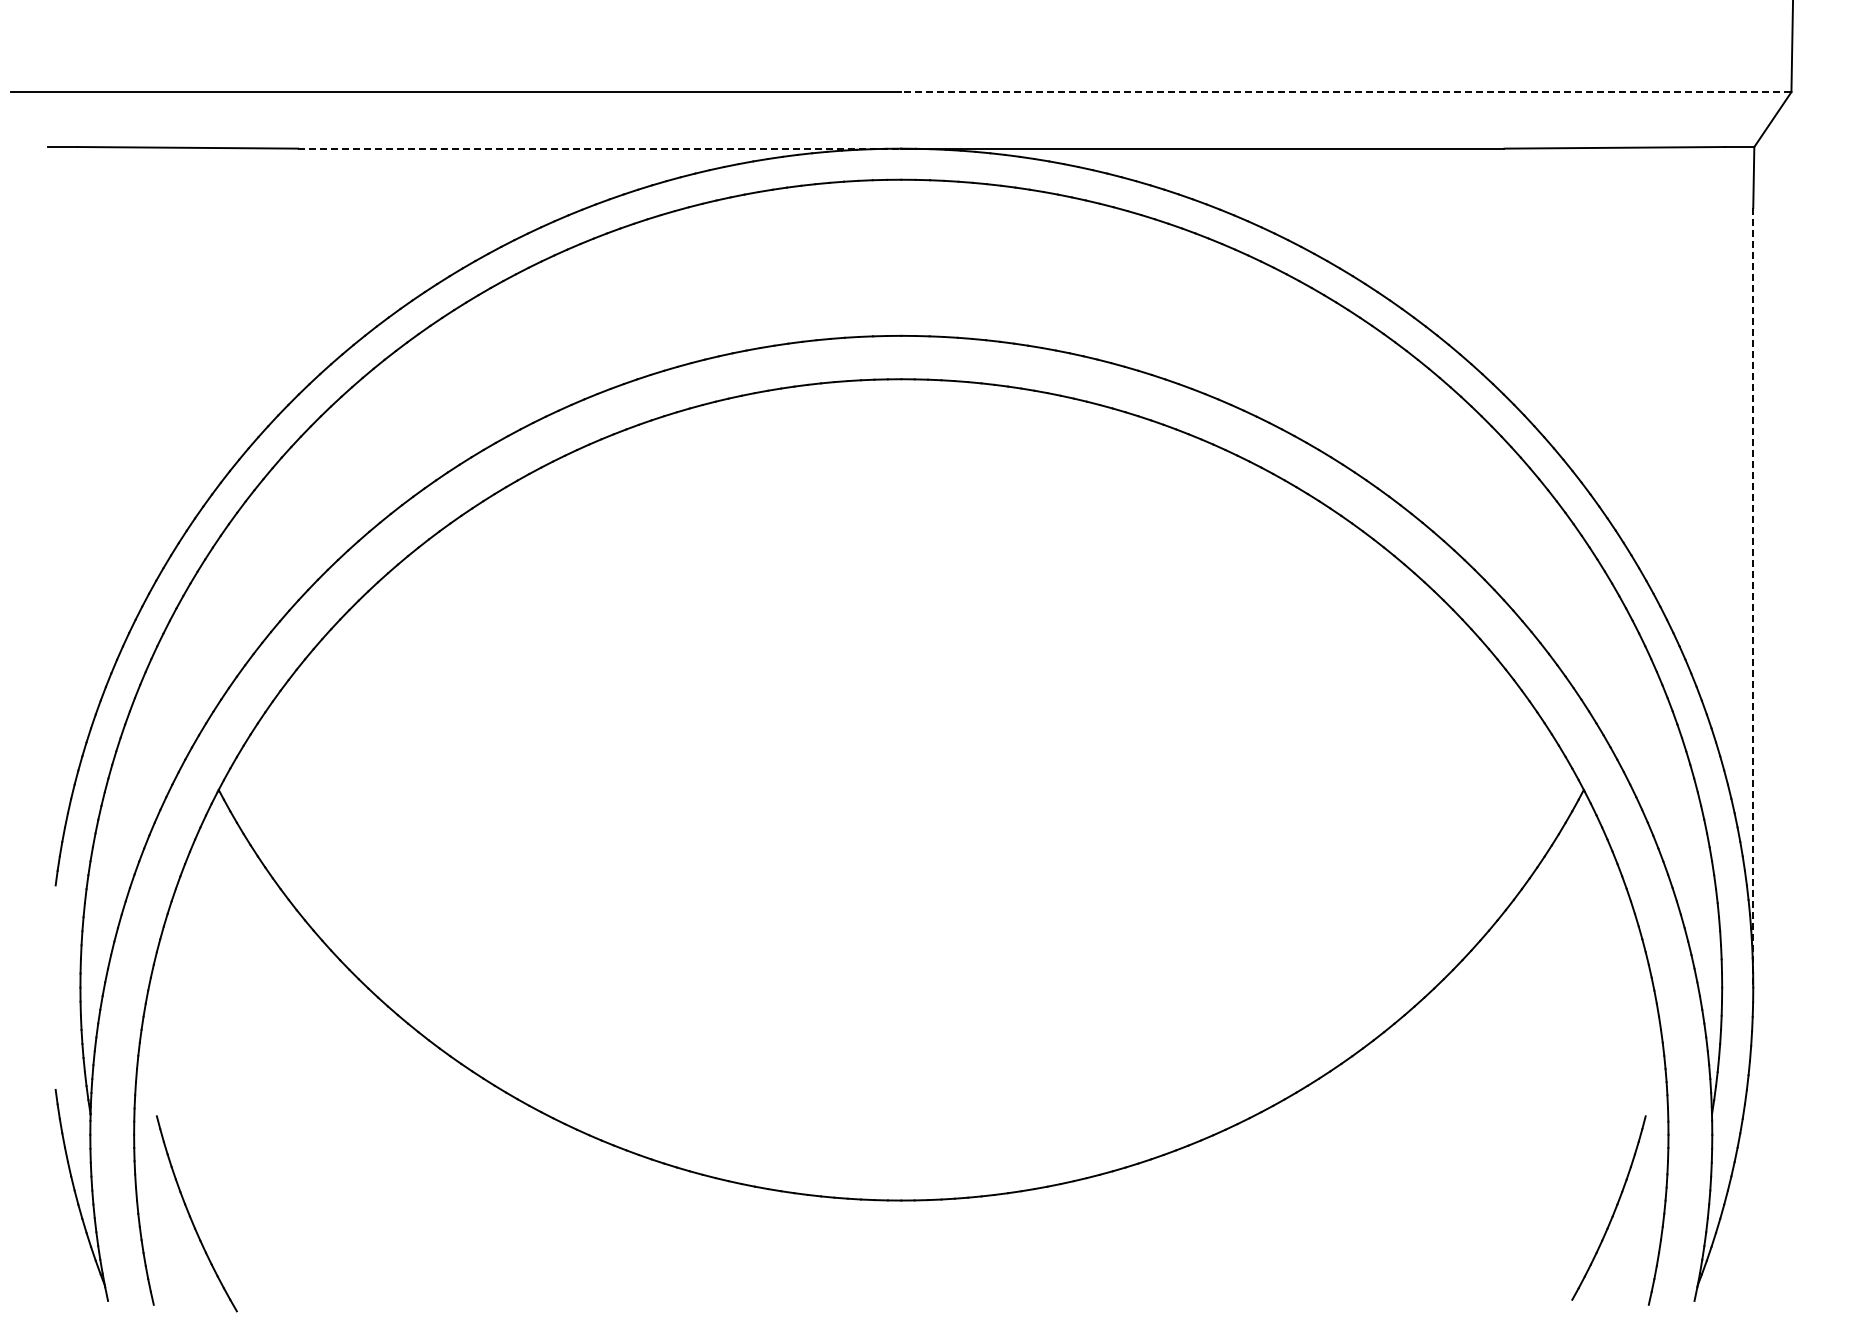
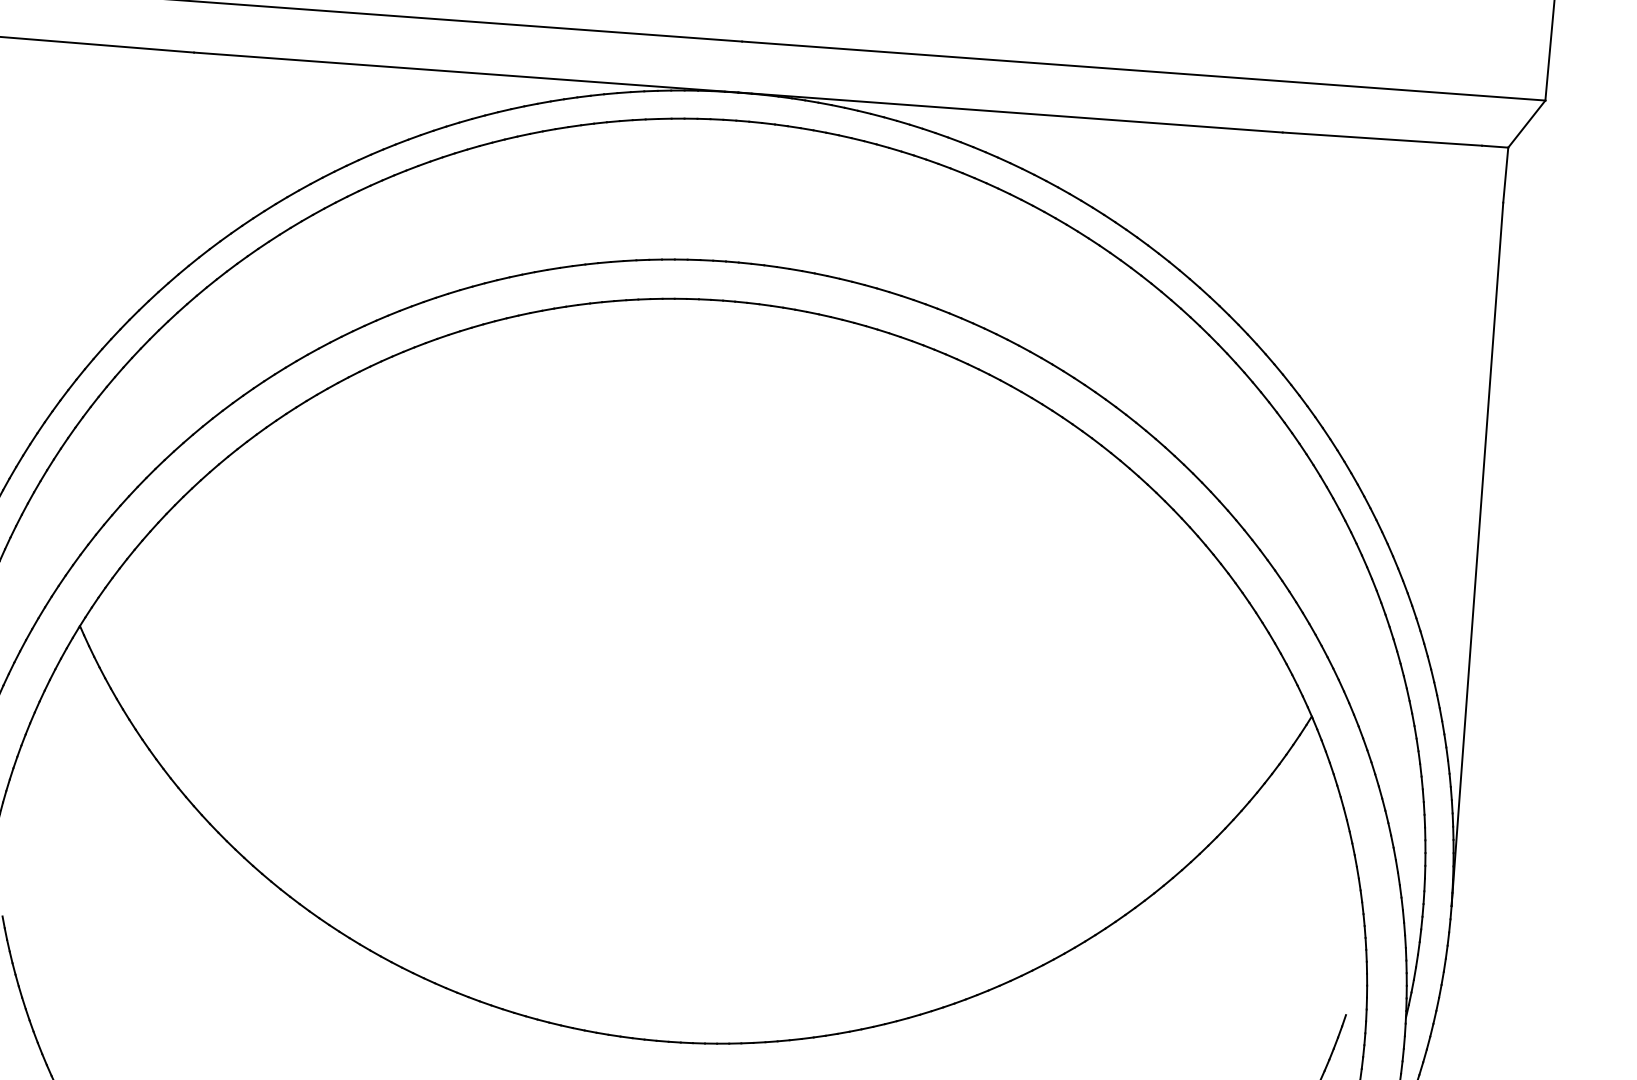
line: (1345, 92) -> (1142, 71), dashed -> solid
line: (599, 148) -> (466, 72), dashed -> solid
line: (1753, 597) -> (1477, 554), dashed -> solid

